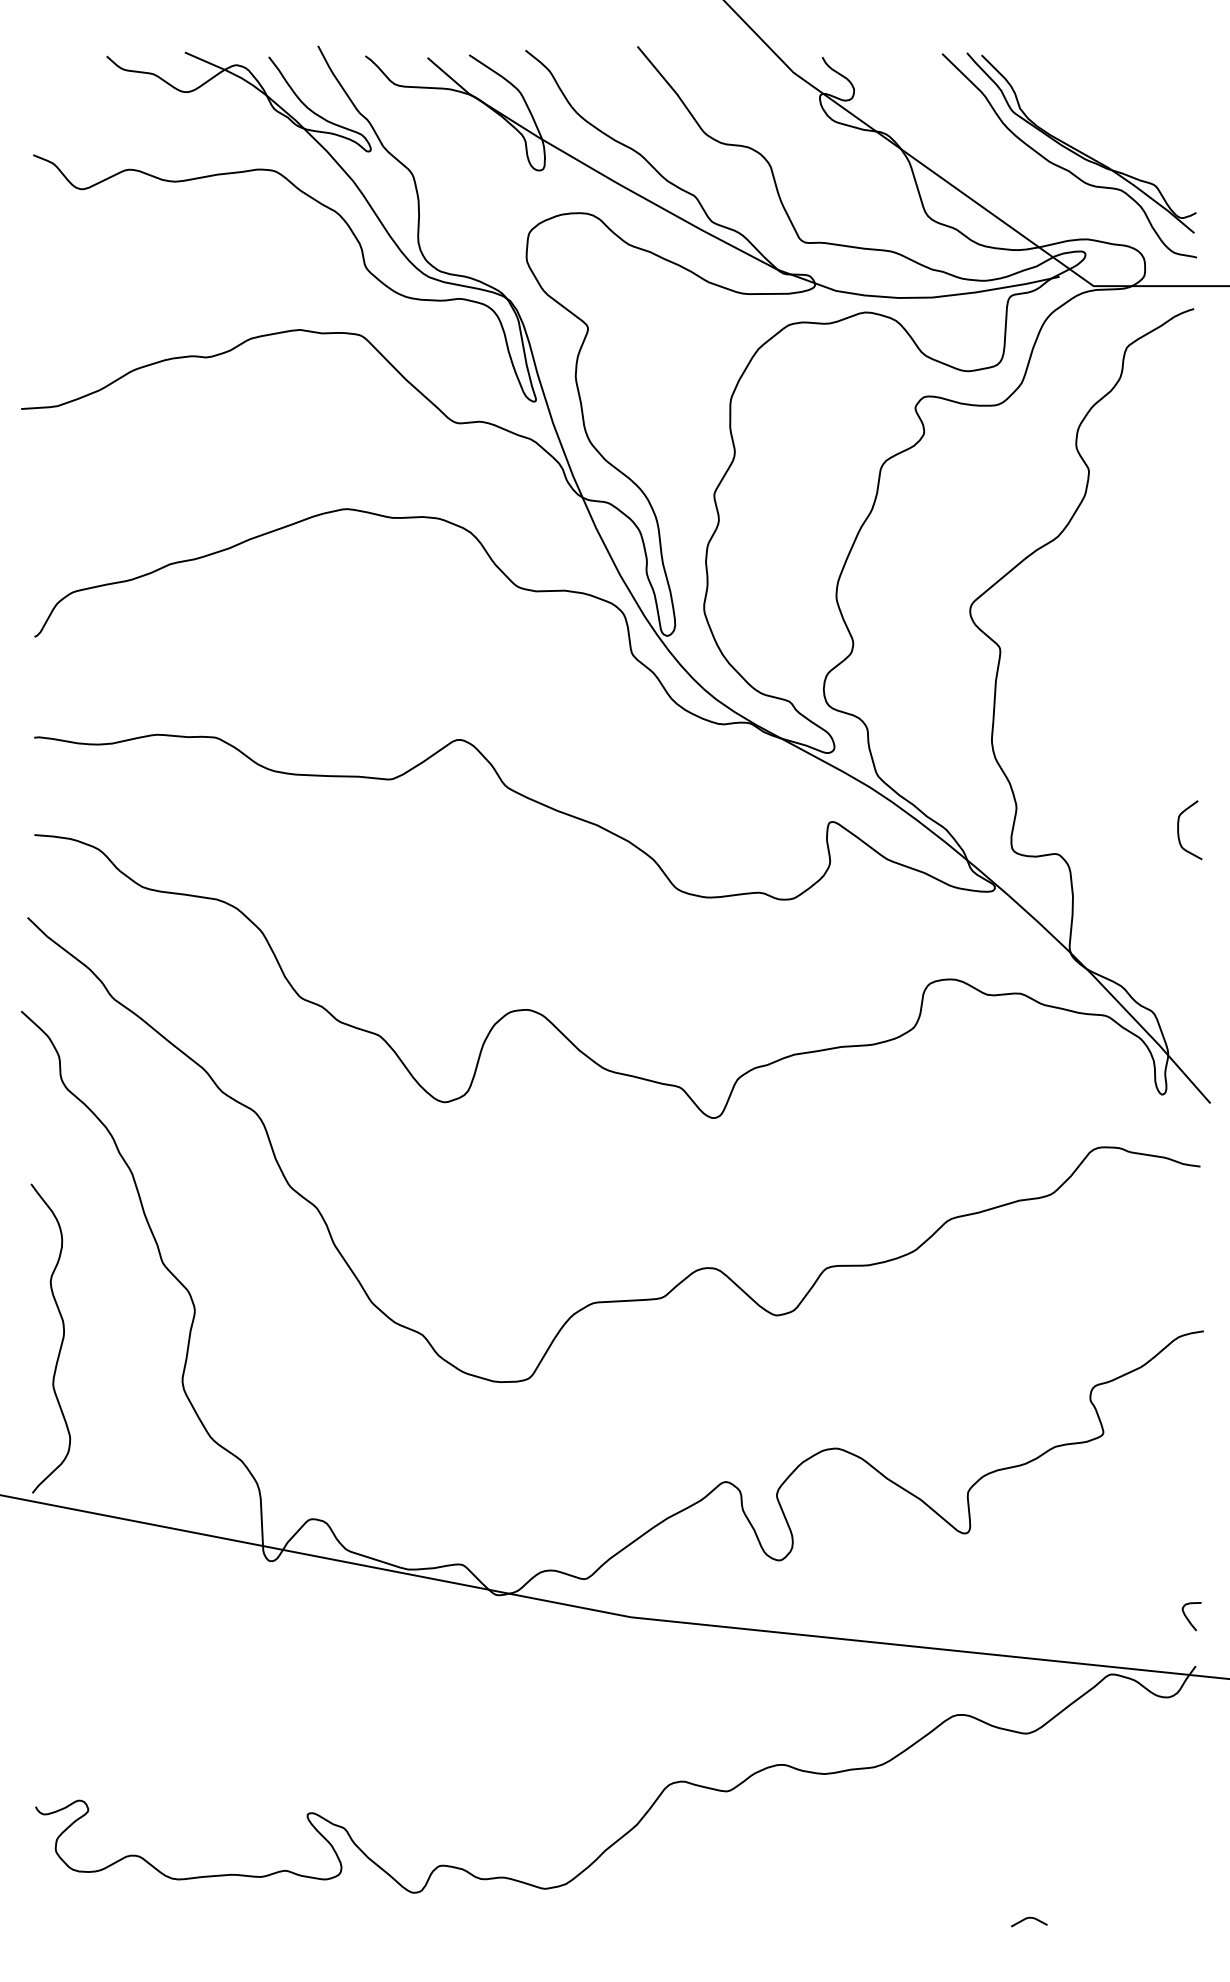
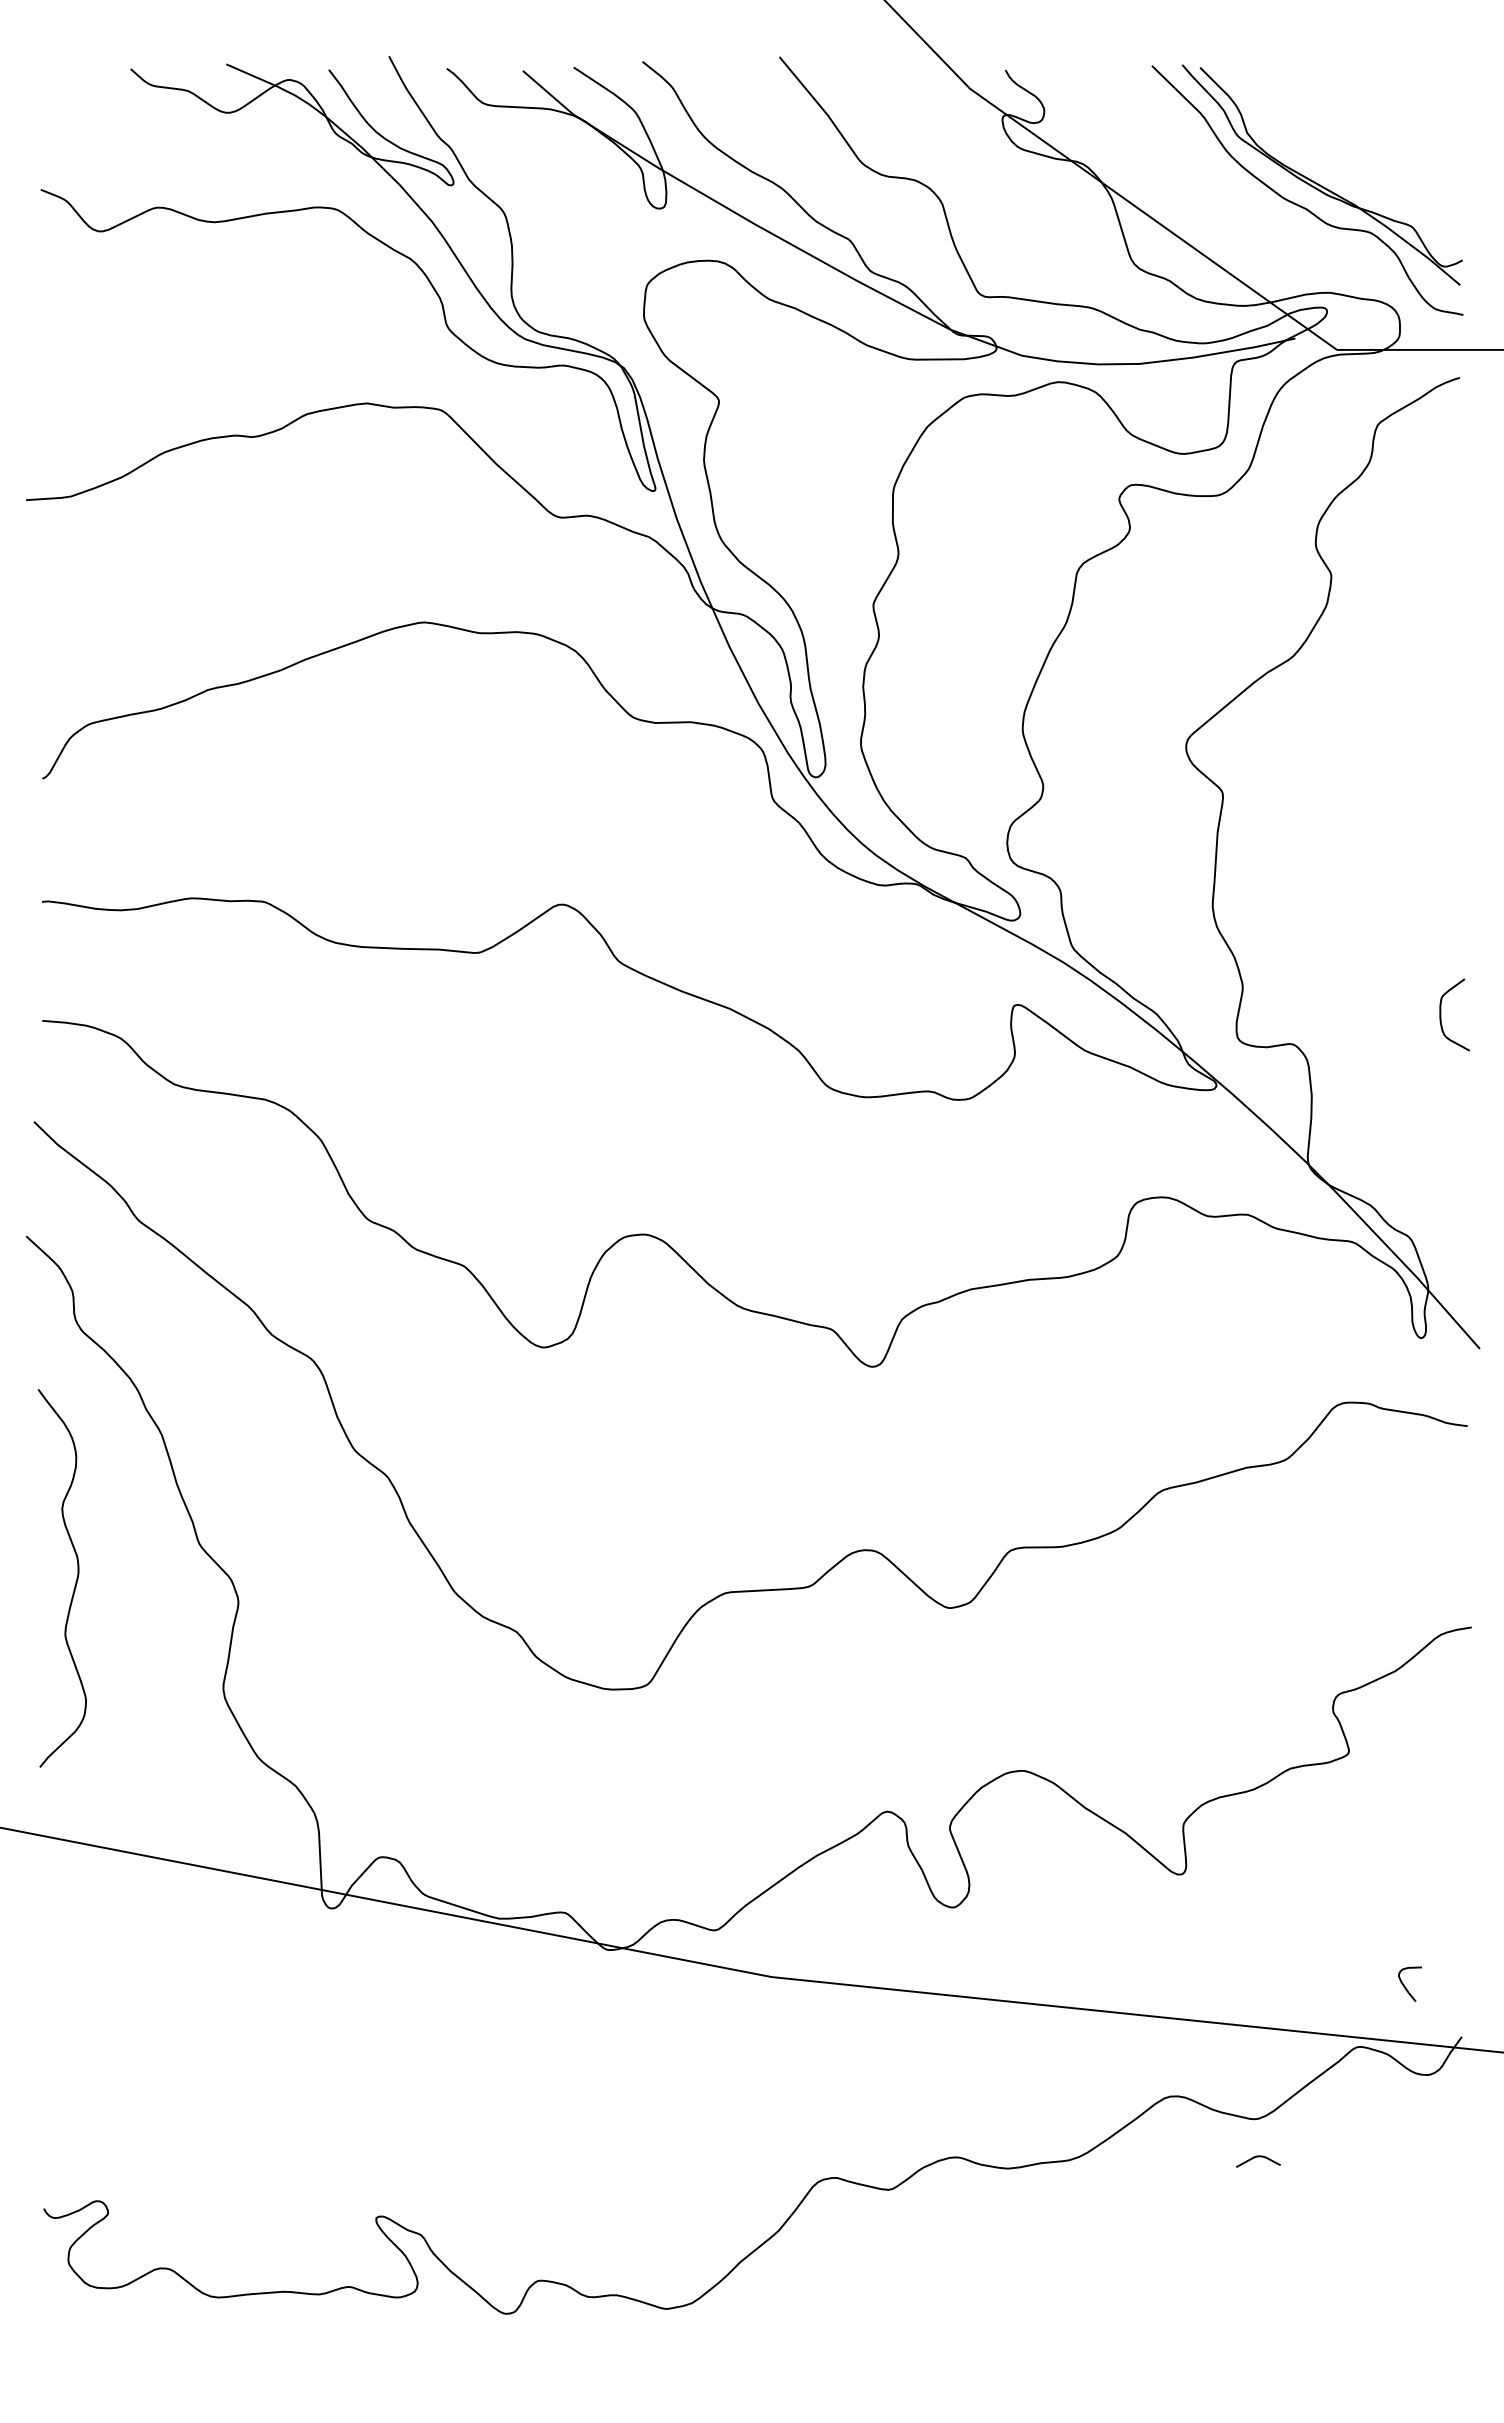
curve: (61, 1341) -> (75, 1581), moved
curve: (1188, 1618) -> (1405, 1986), moved
curve: (1029, 1918) -> (1258, 2157), moved

